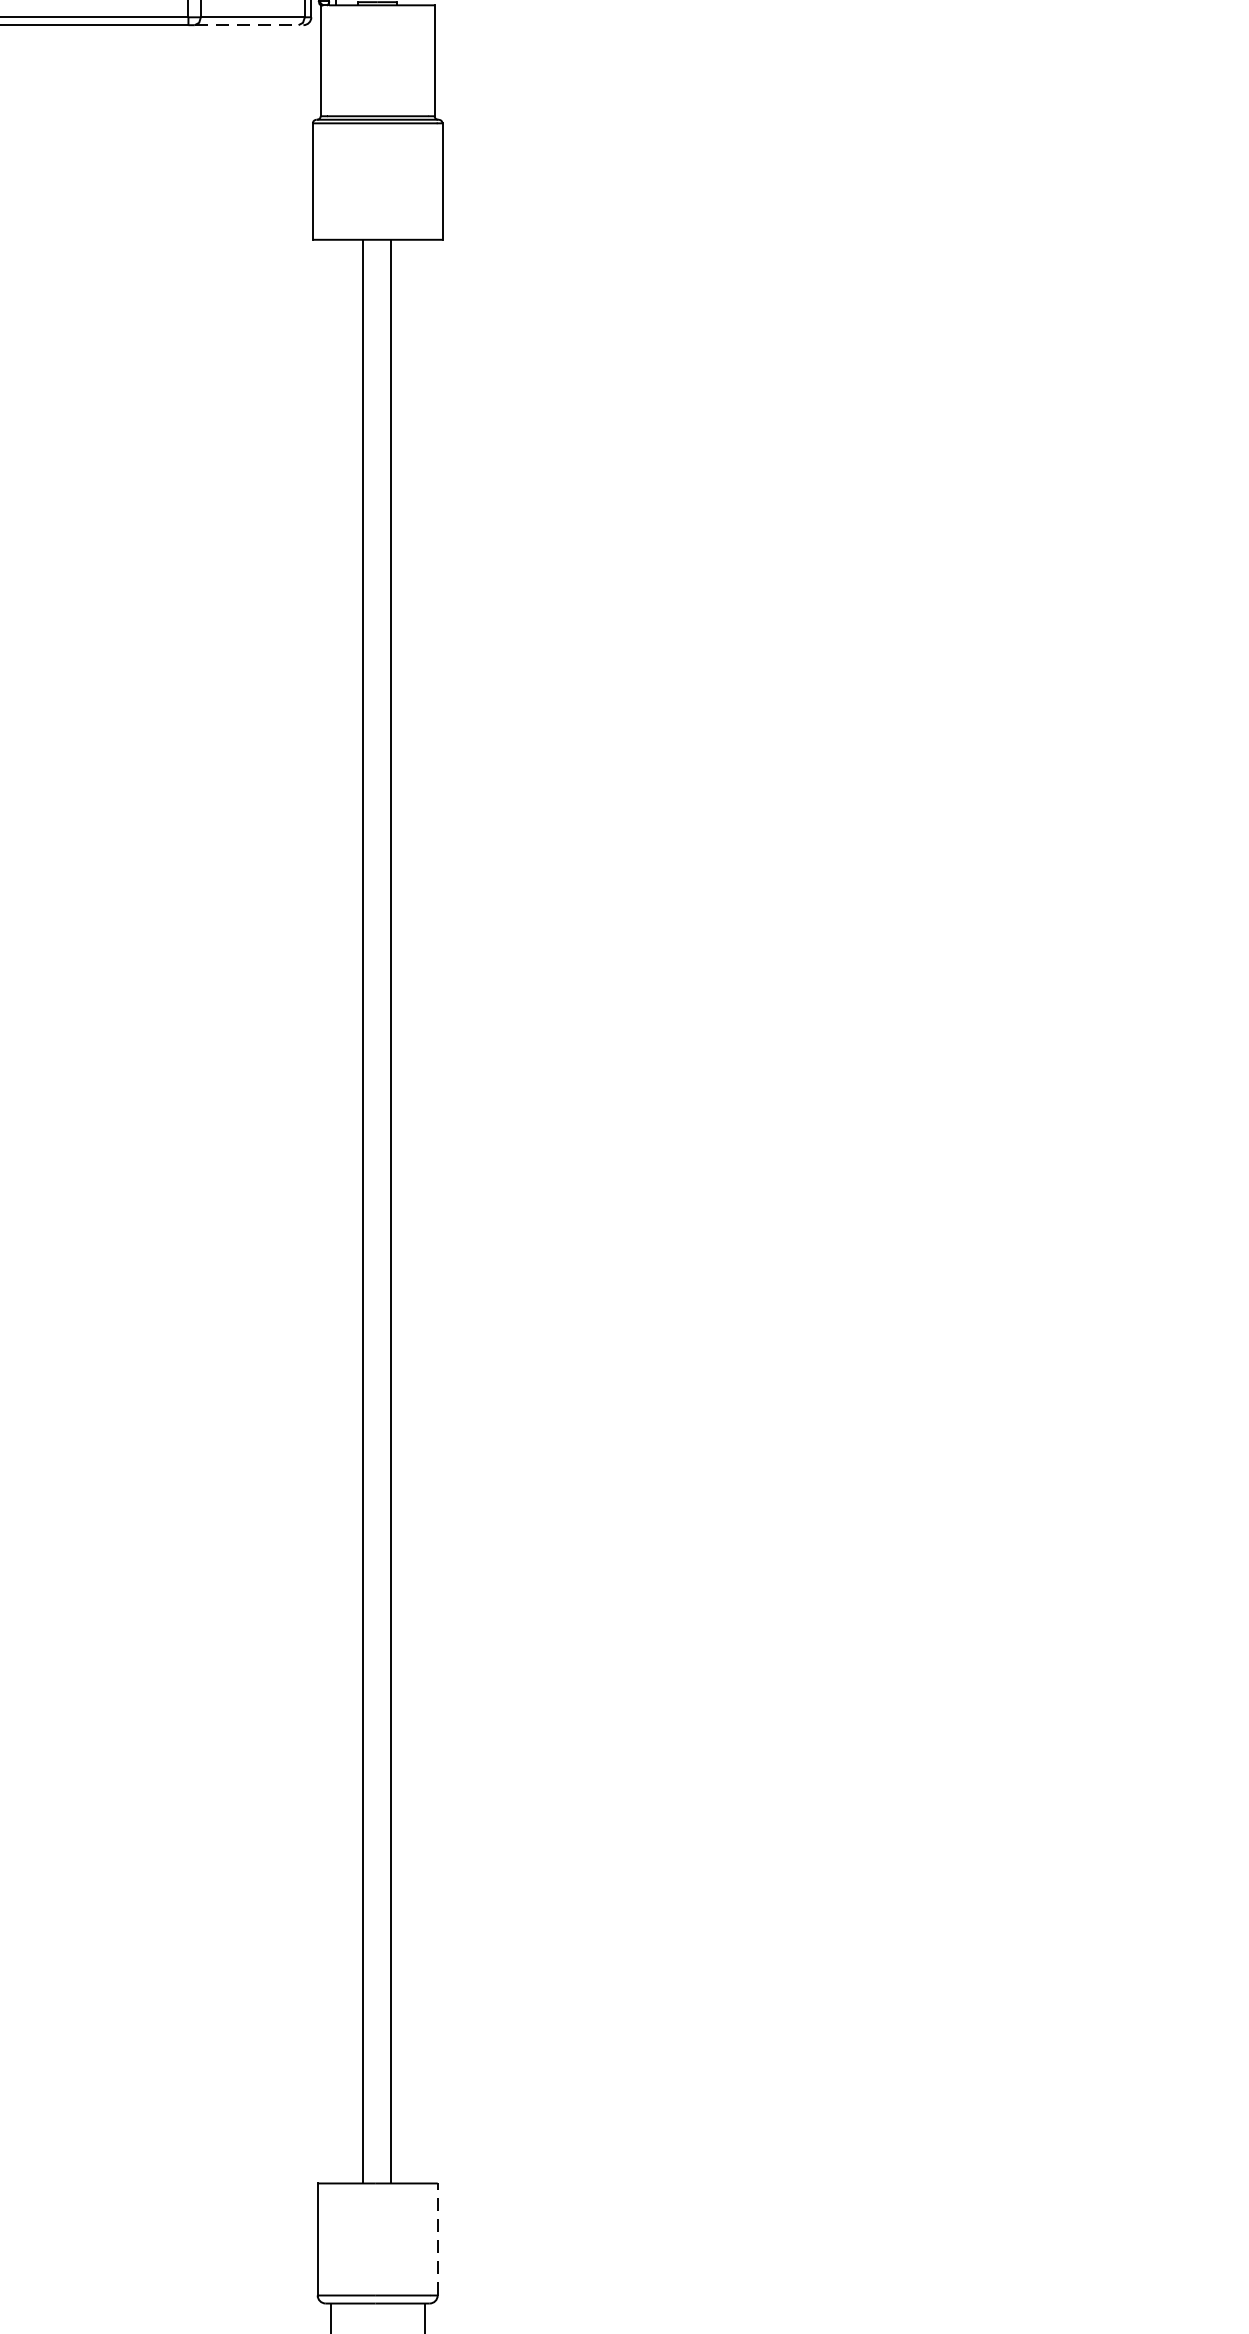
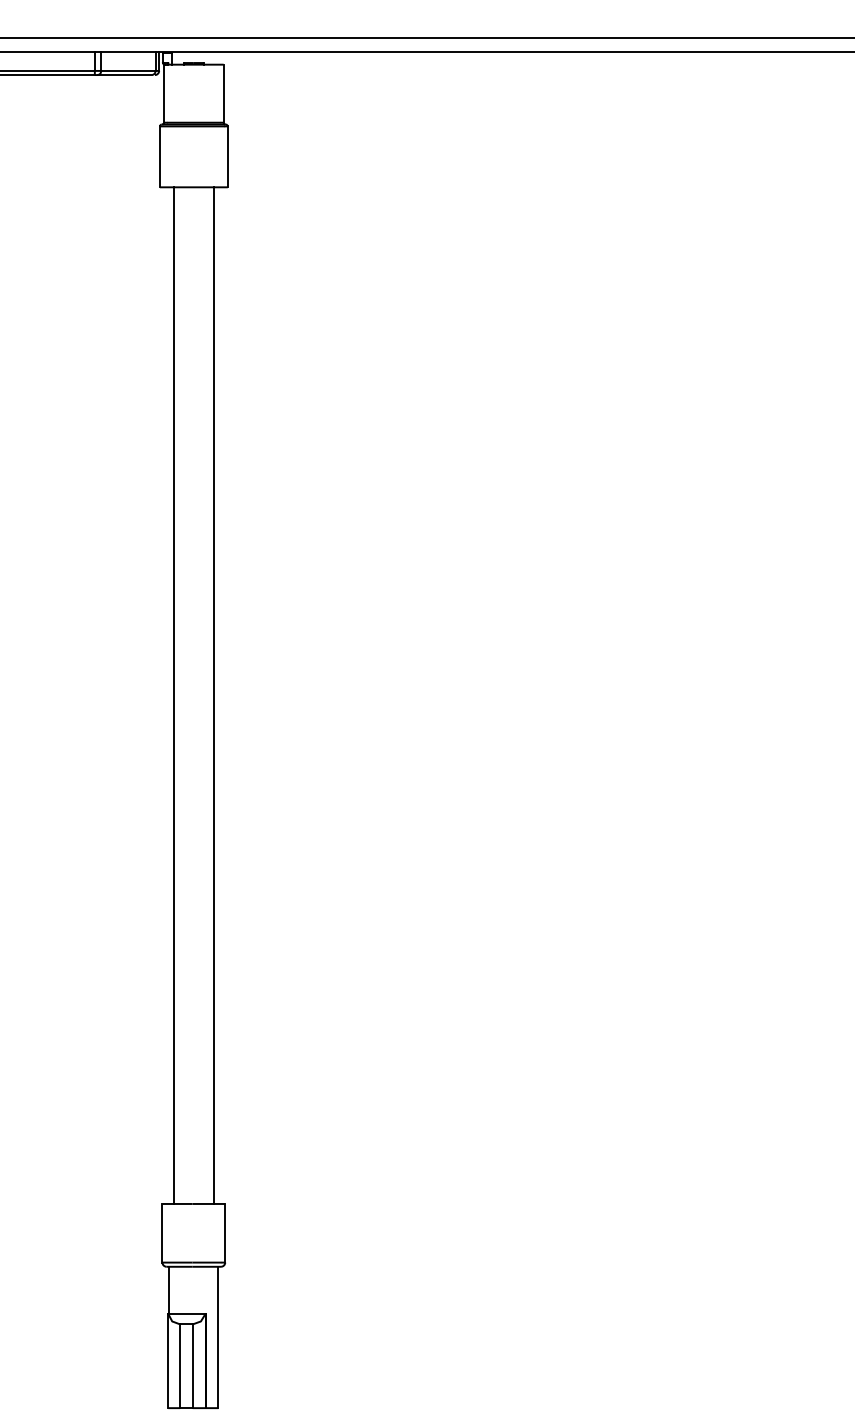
line: (247, 26) -> (125, 75), dashed -> solid
line: (363, 1211) -> (214, 695), moved
line: (390, 1211) -> (173, 695), moved
line: (438, 2237) -> (225, 1232), dashed -> solid

